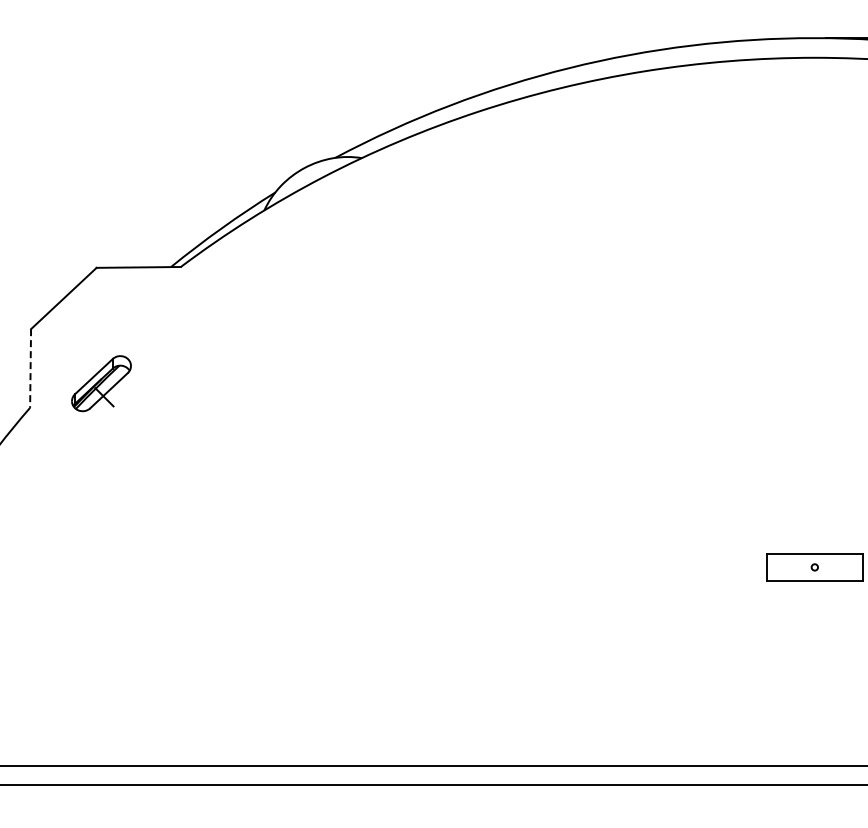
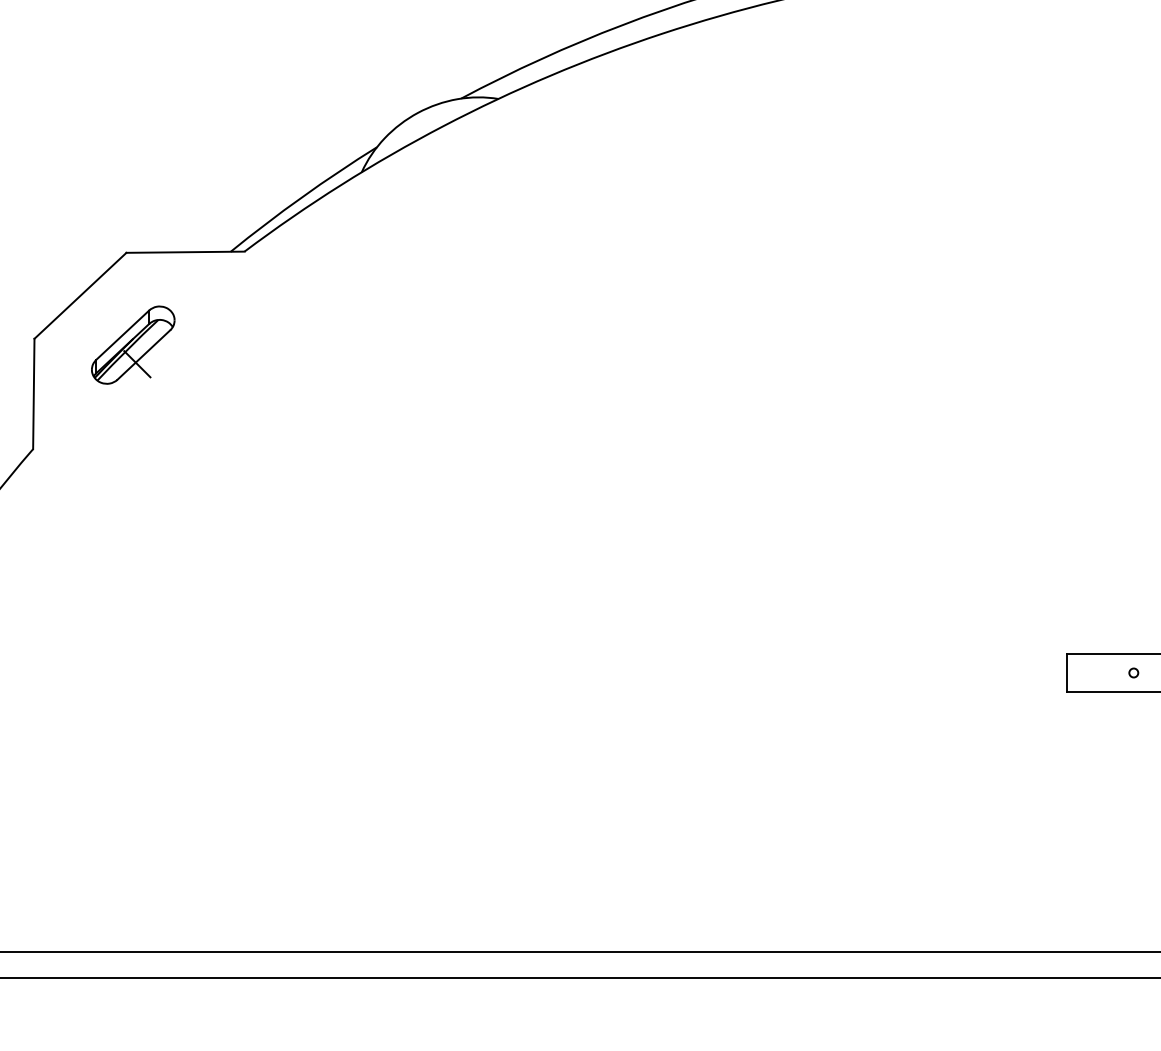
line: (30, 368) -> (33, 394), dashed -> solid
part: (101, 383) -> (133, 344), moved

